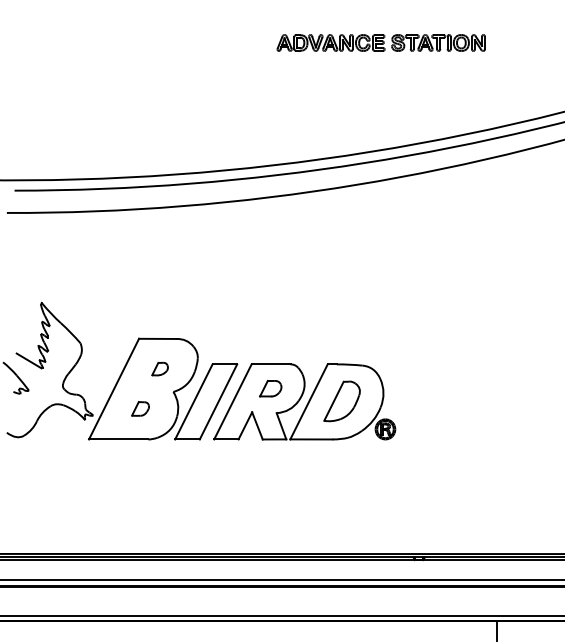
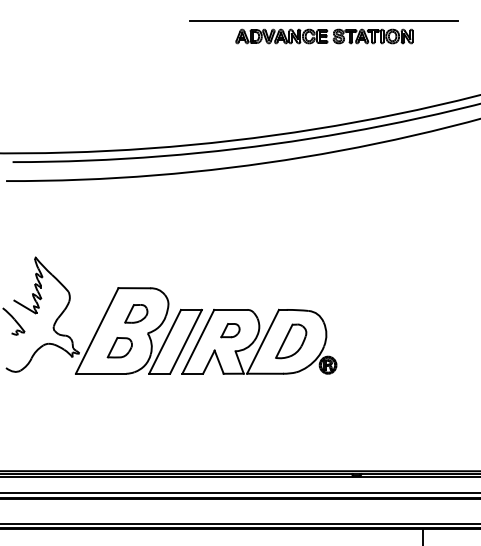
line: (381, 25) -> (324, 21), added
part: (160, 368) -> (136, 313), size x1.67
part: (140, 408) -> (119, 347), size x1.67

